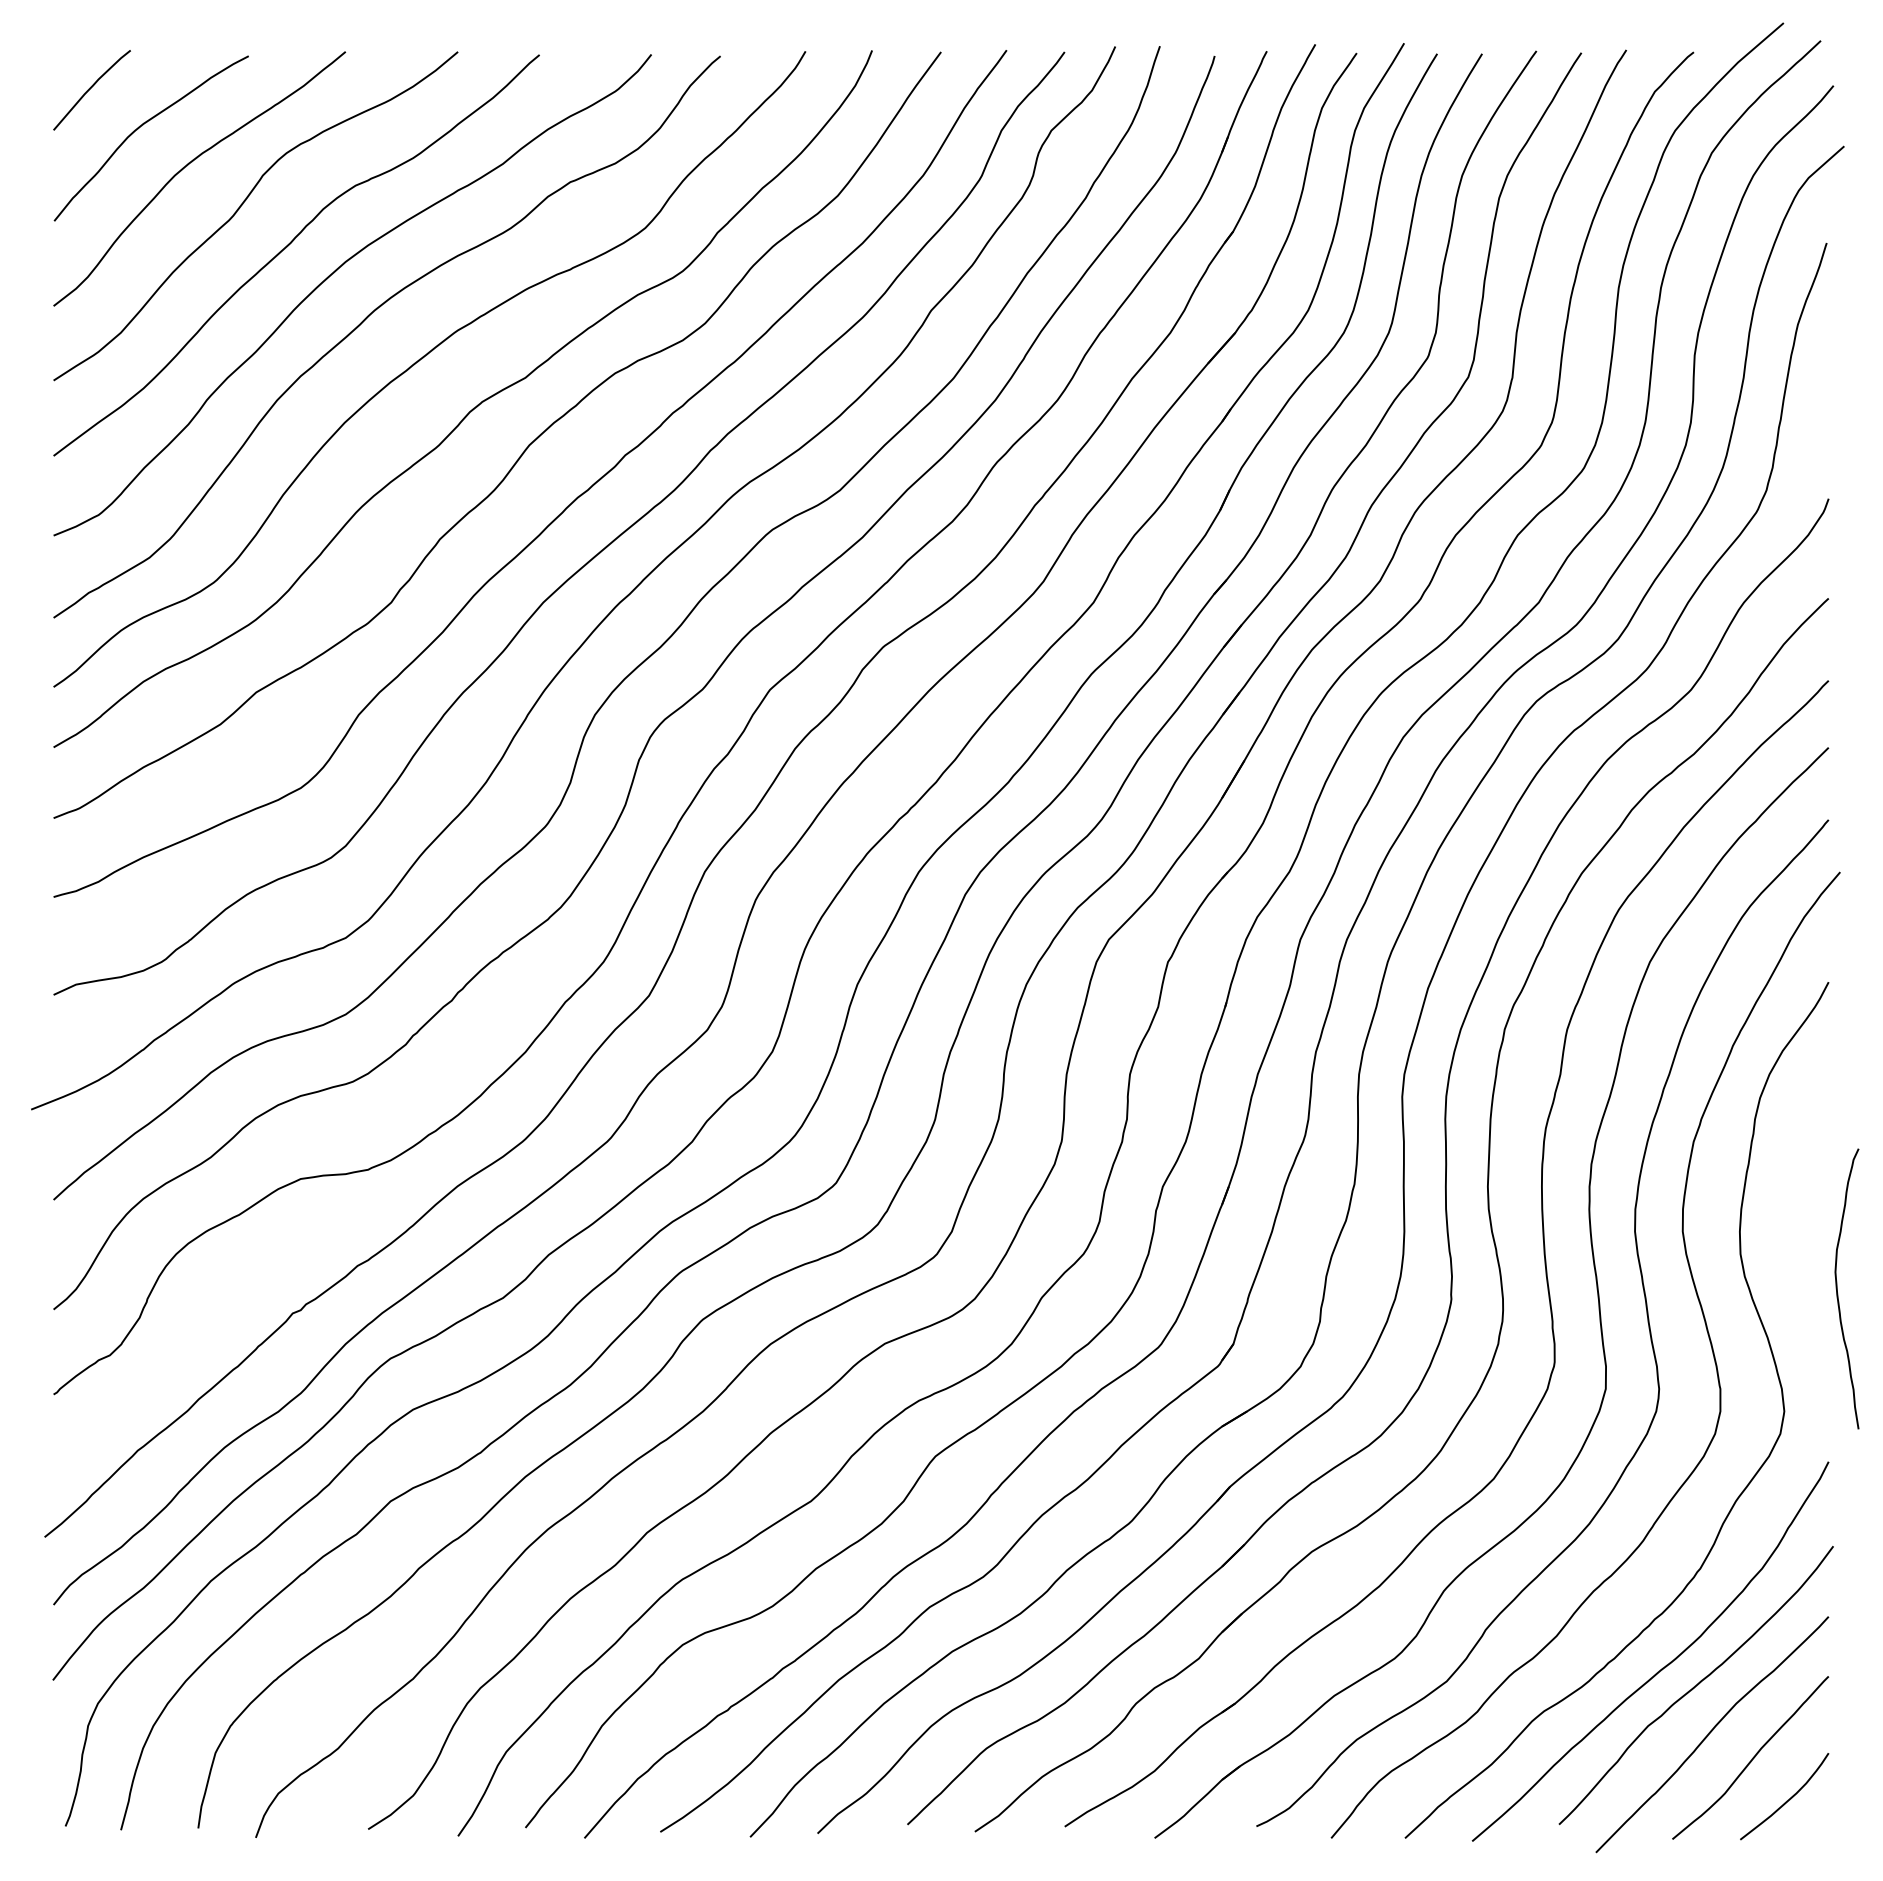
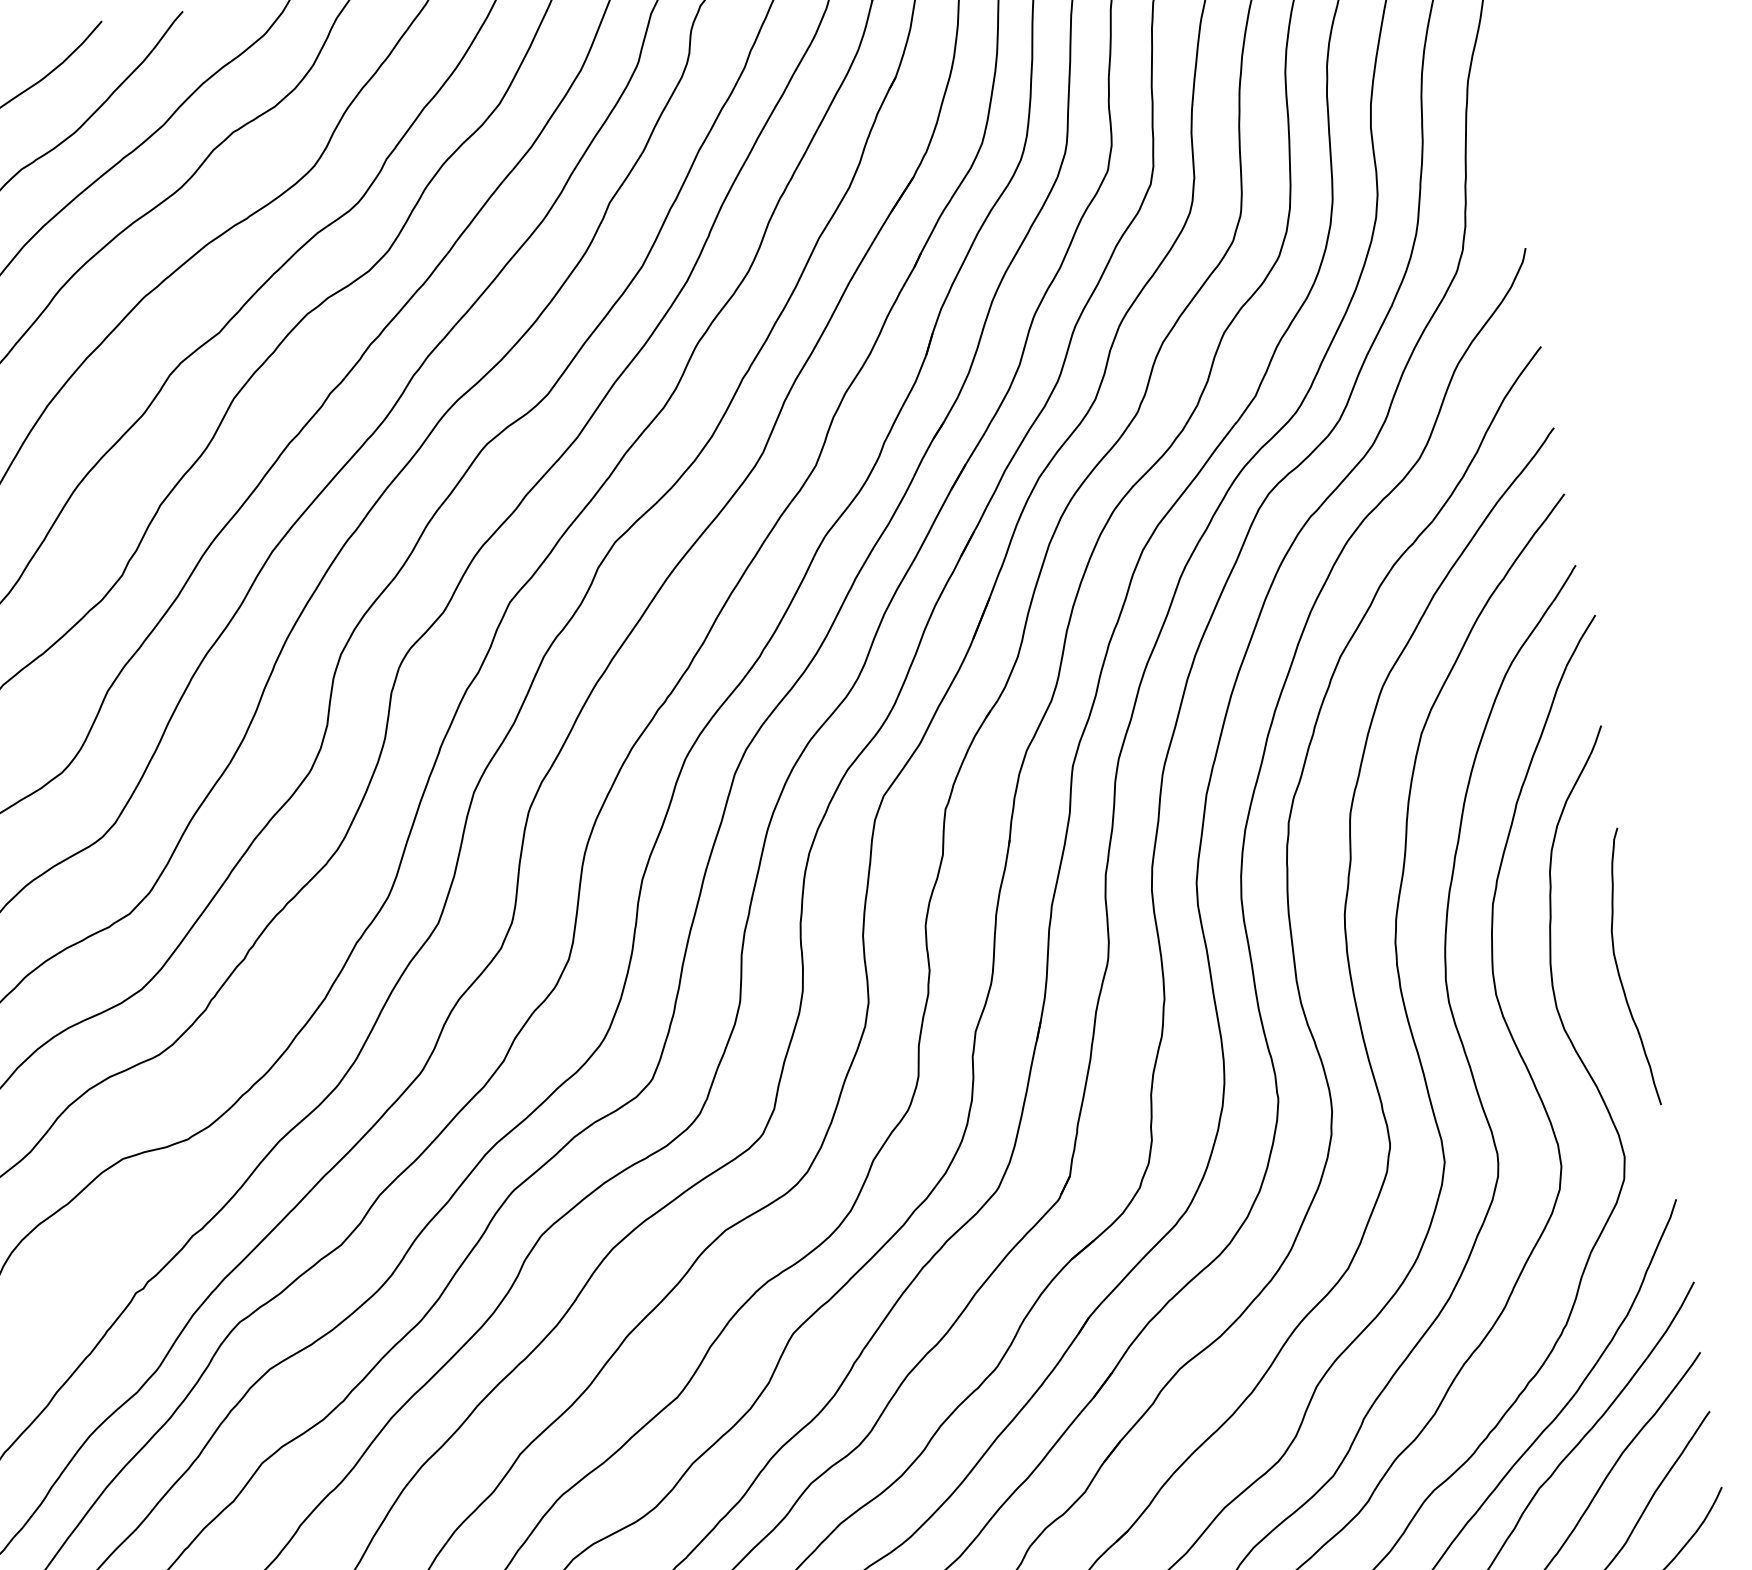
curve: (1837, 1288) -> (1618, 969), moved

